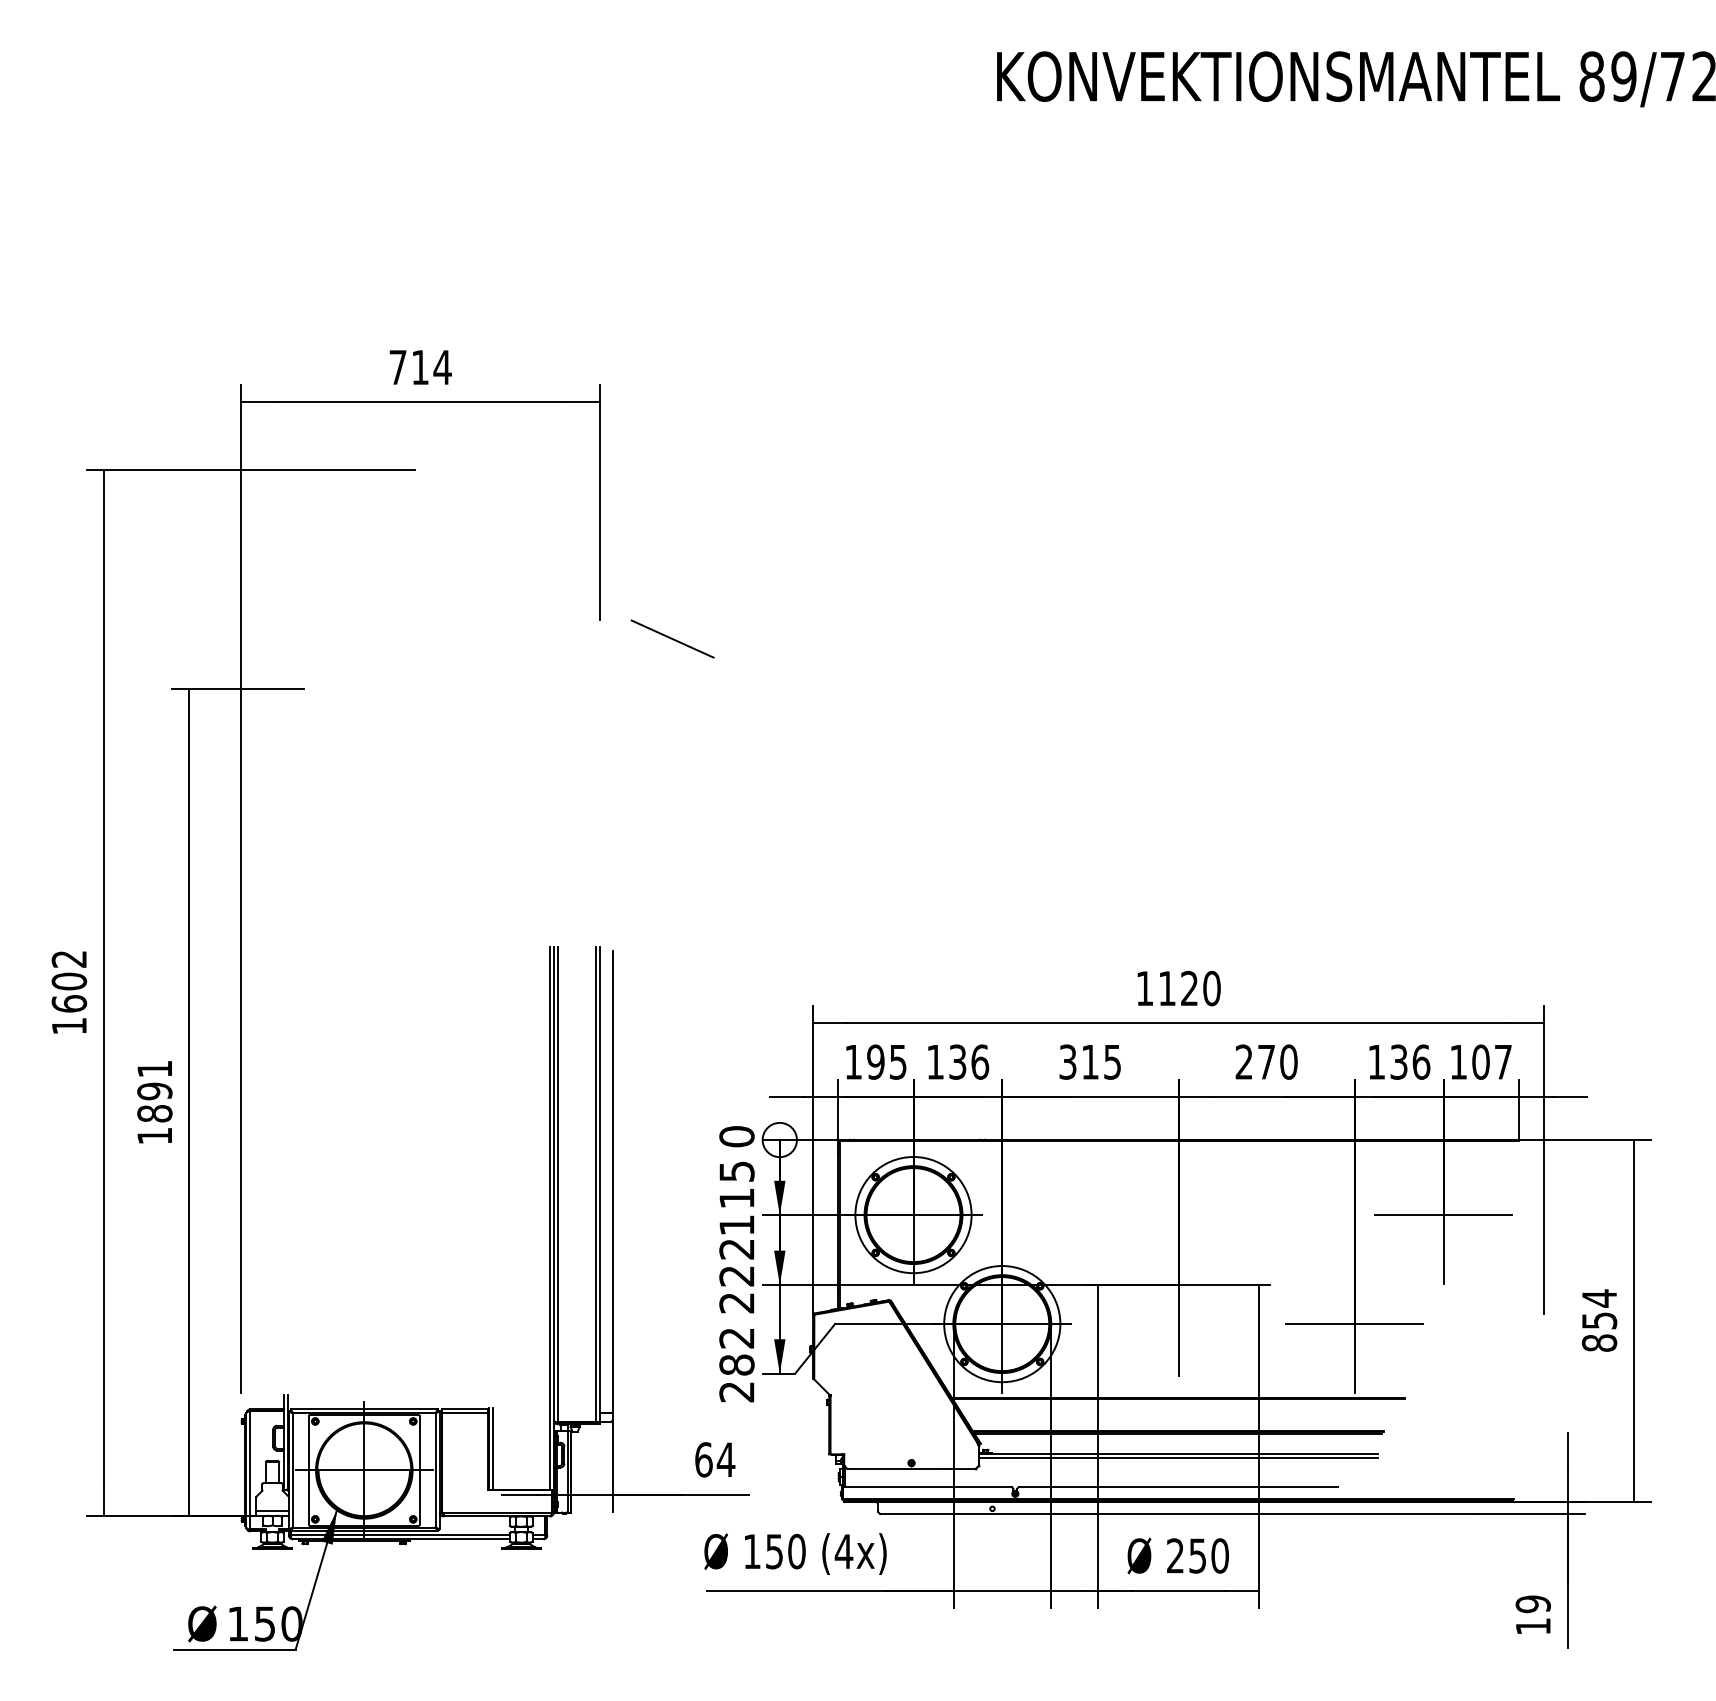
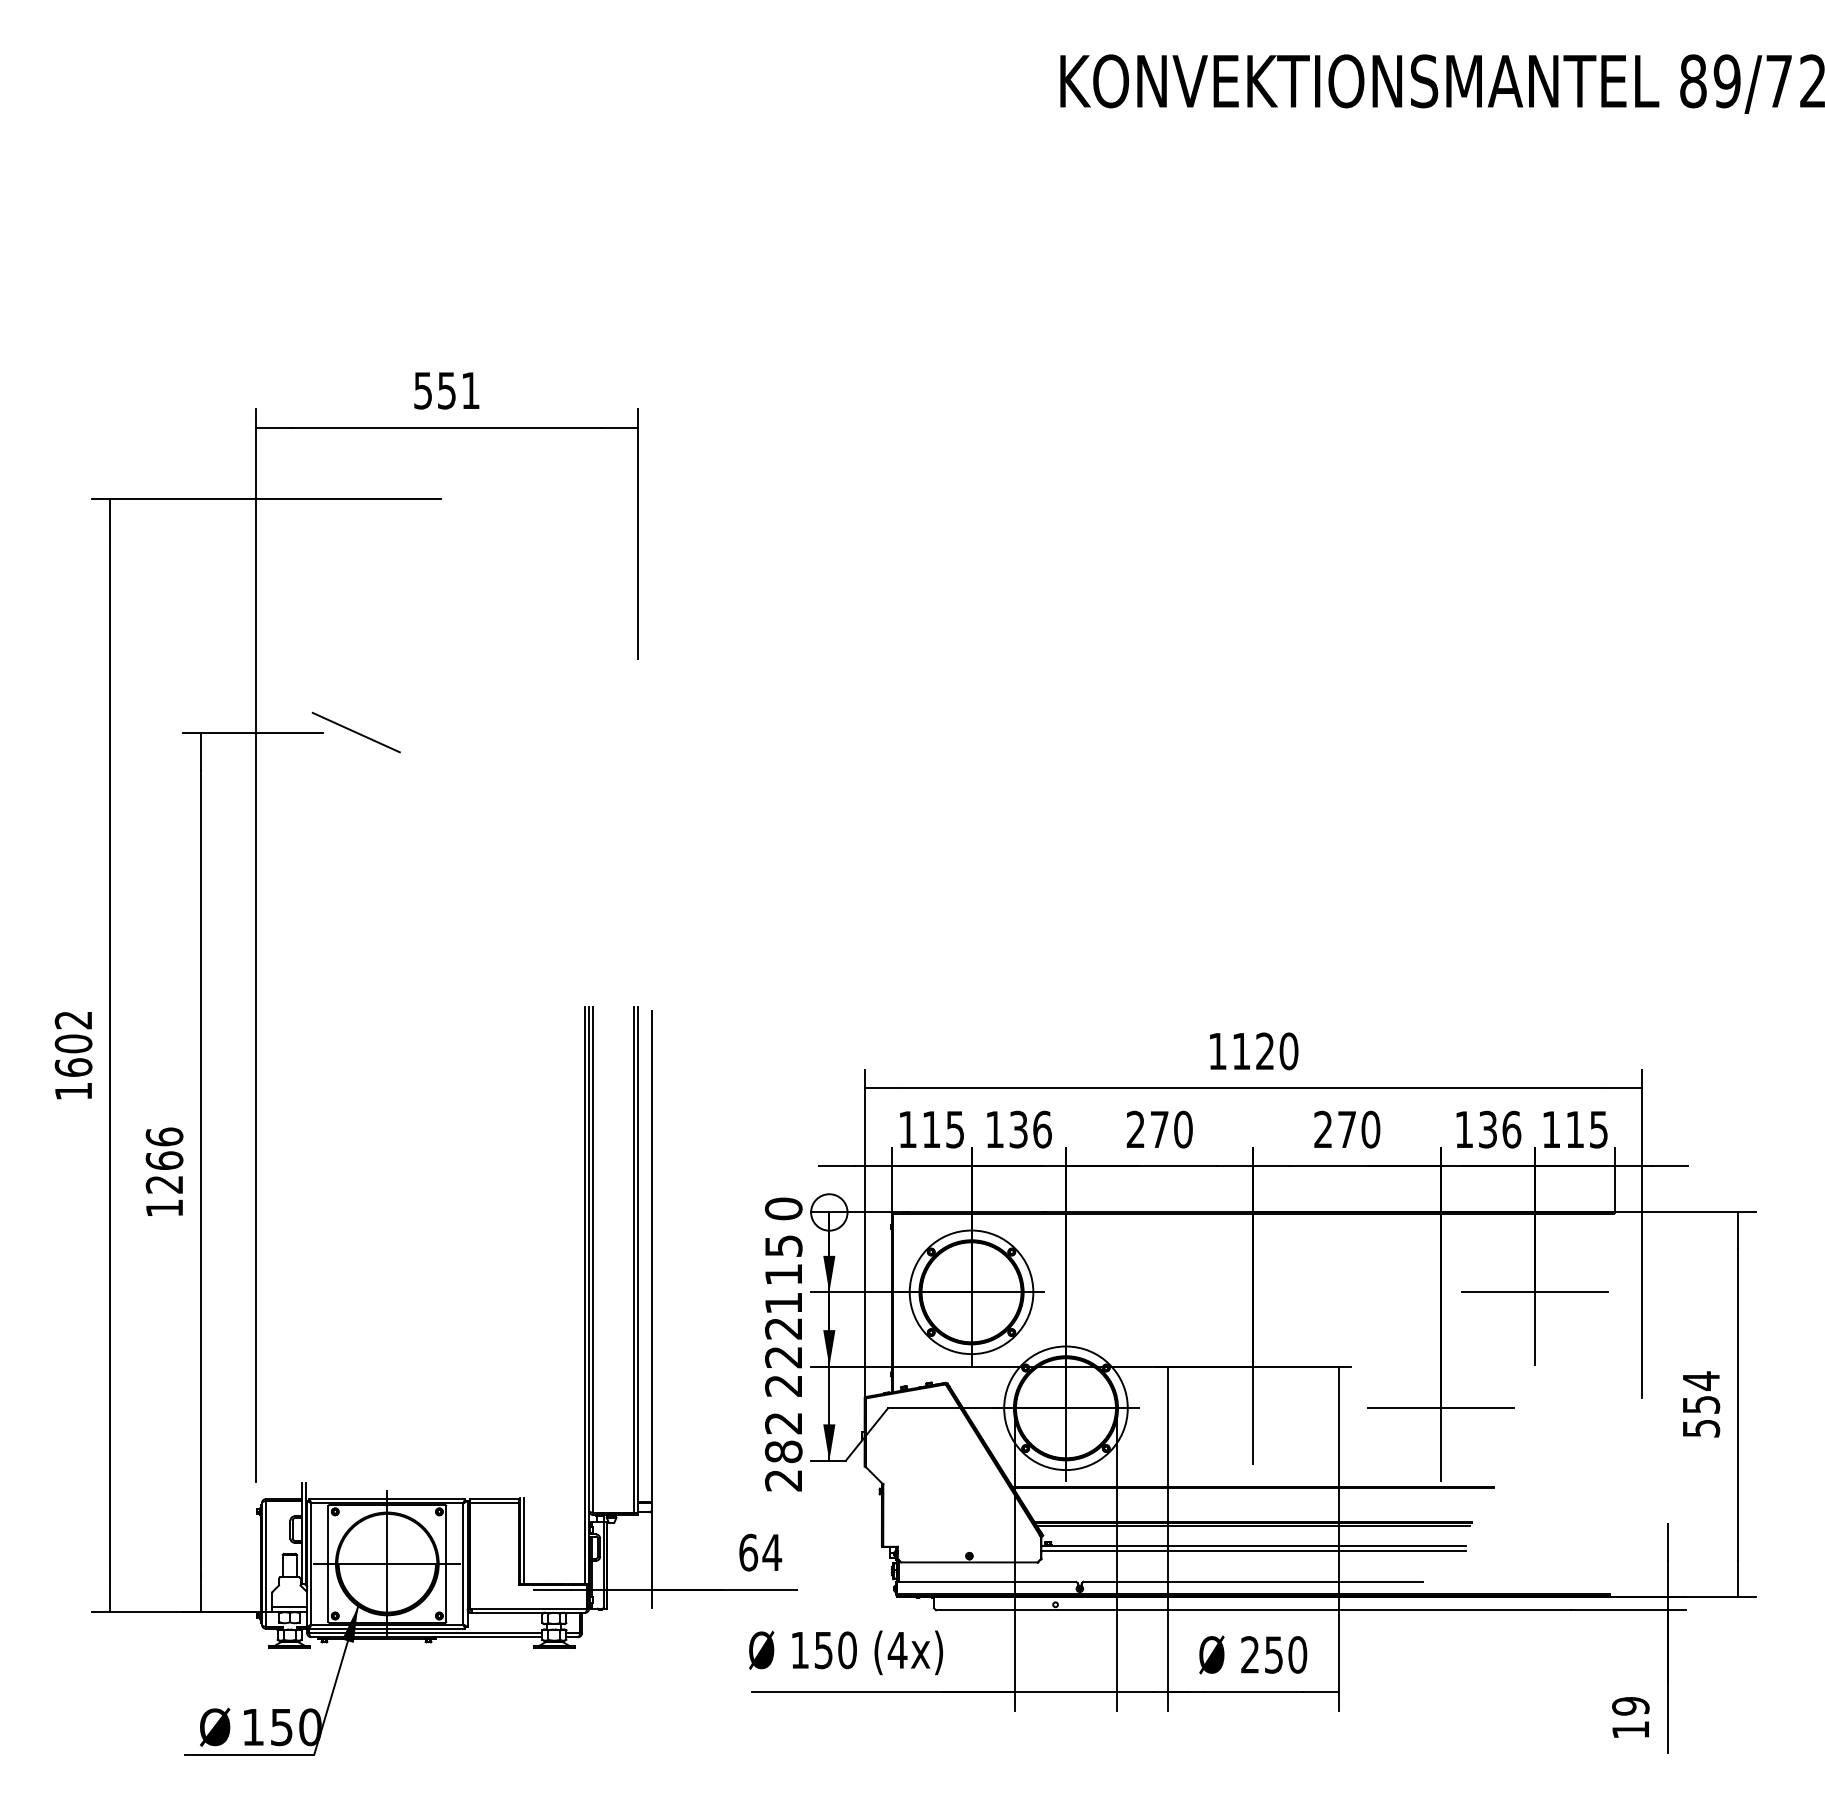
text: (420, 367) -> (447, 390), 714 -> 551
line: (671, 638) -> (355, 732), moved
text: (875, 1062) -> (931, 1129), 195 -> 115
text: (1090, 1062) -> (1159, 1129), 315 -> 270
text: (1491, 1062) -> (1586, 1129), 107 -> 115
text: (154, 1091) -> (164, 1160), 1891 -> 1266
text: (1599, 1343) -> (1701, 1428), 854 -> 554

